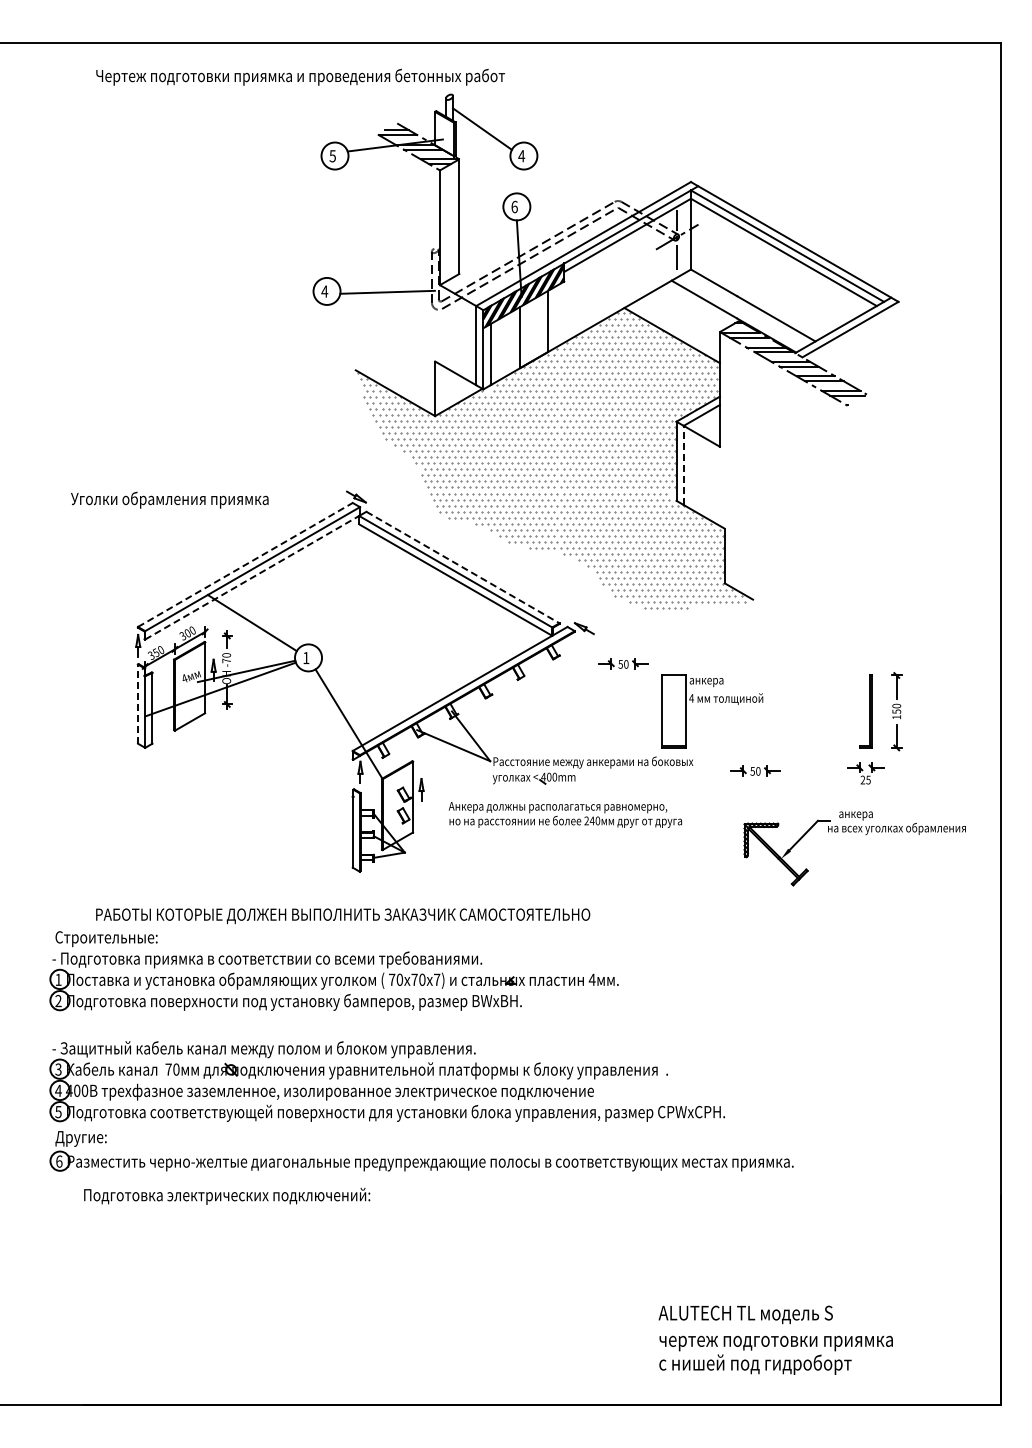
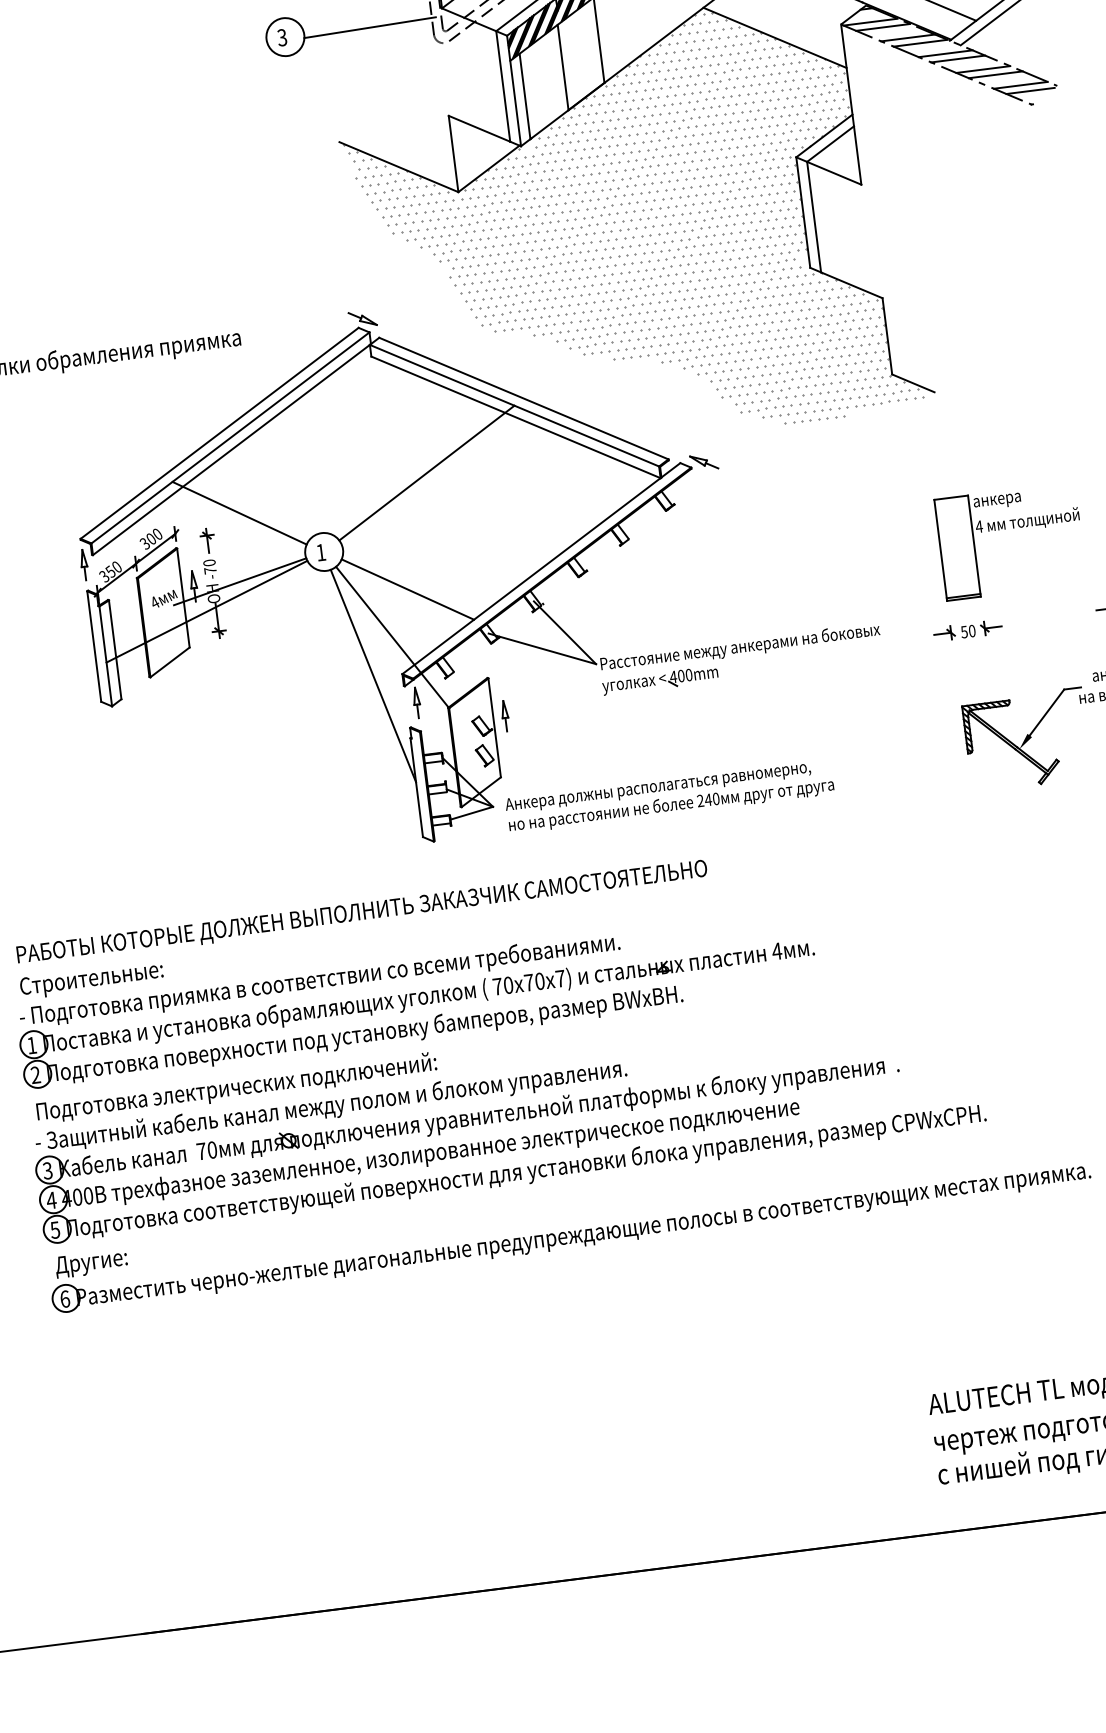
text: (324, 291) -> (281, 37), 4 -> 3
line: (683, 465) -> (813, 217), dashed -> solid
line: (245, 564) -> (219, 432), dashed -> solid
line: (463, 567) -> (524, 398), dashed -> solid
line: (253, 577) -> (233, 449), dashed -> solid
line: (387, 611) -> (426, 473), added
part: (623, 663) -> (764, 504), removed
line: (364, 691) -> (408, 589), added
part: (709, 702) -> (1004, 529), moved
line: (137, 704) -> (93, 647), dashed -> solid
line: (331, 749) -> (372, 675), added
text: (564, 814) -> (668, 795), moved
text: (343, 916) -> (362, 913), moved
text: (227, 1196) -> (237, 1088), moved

